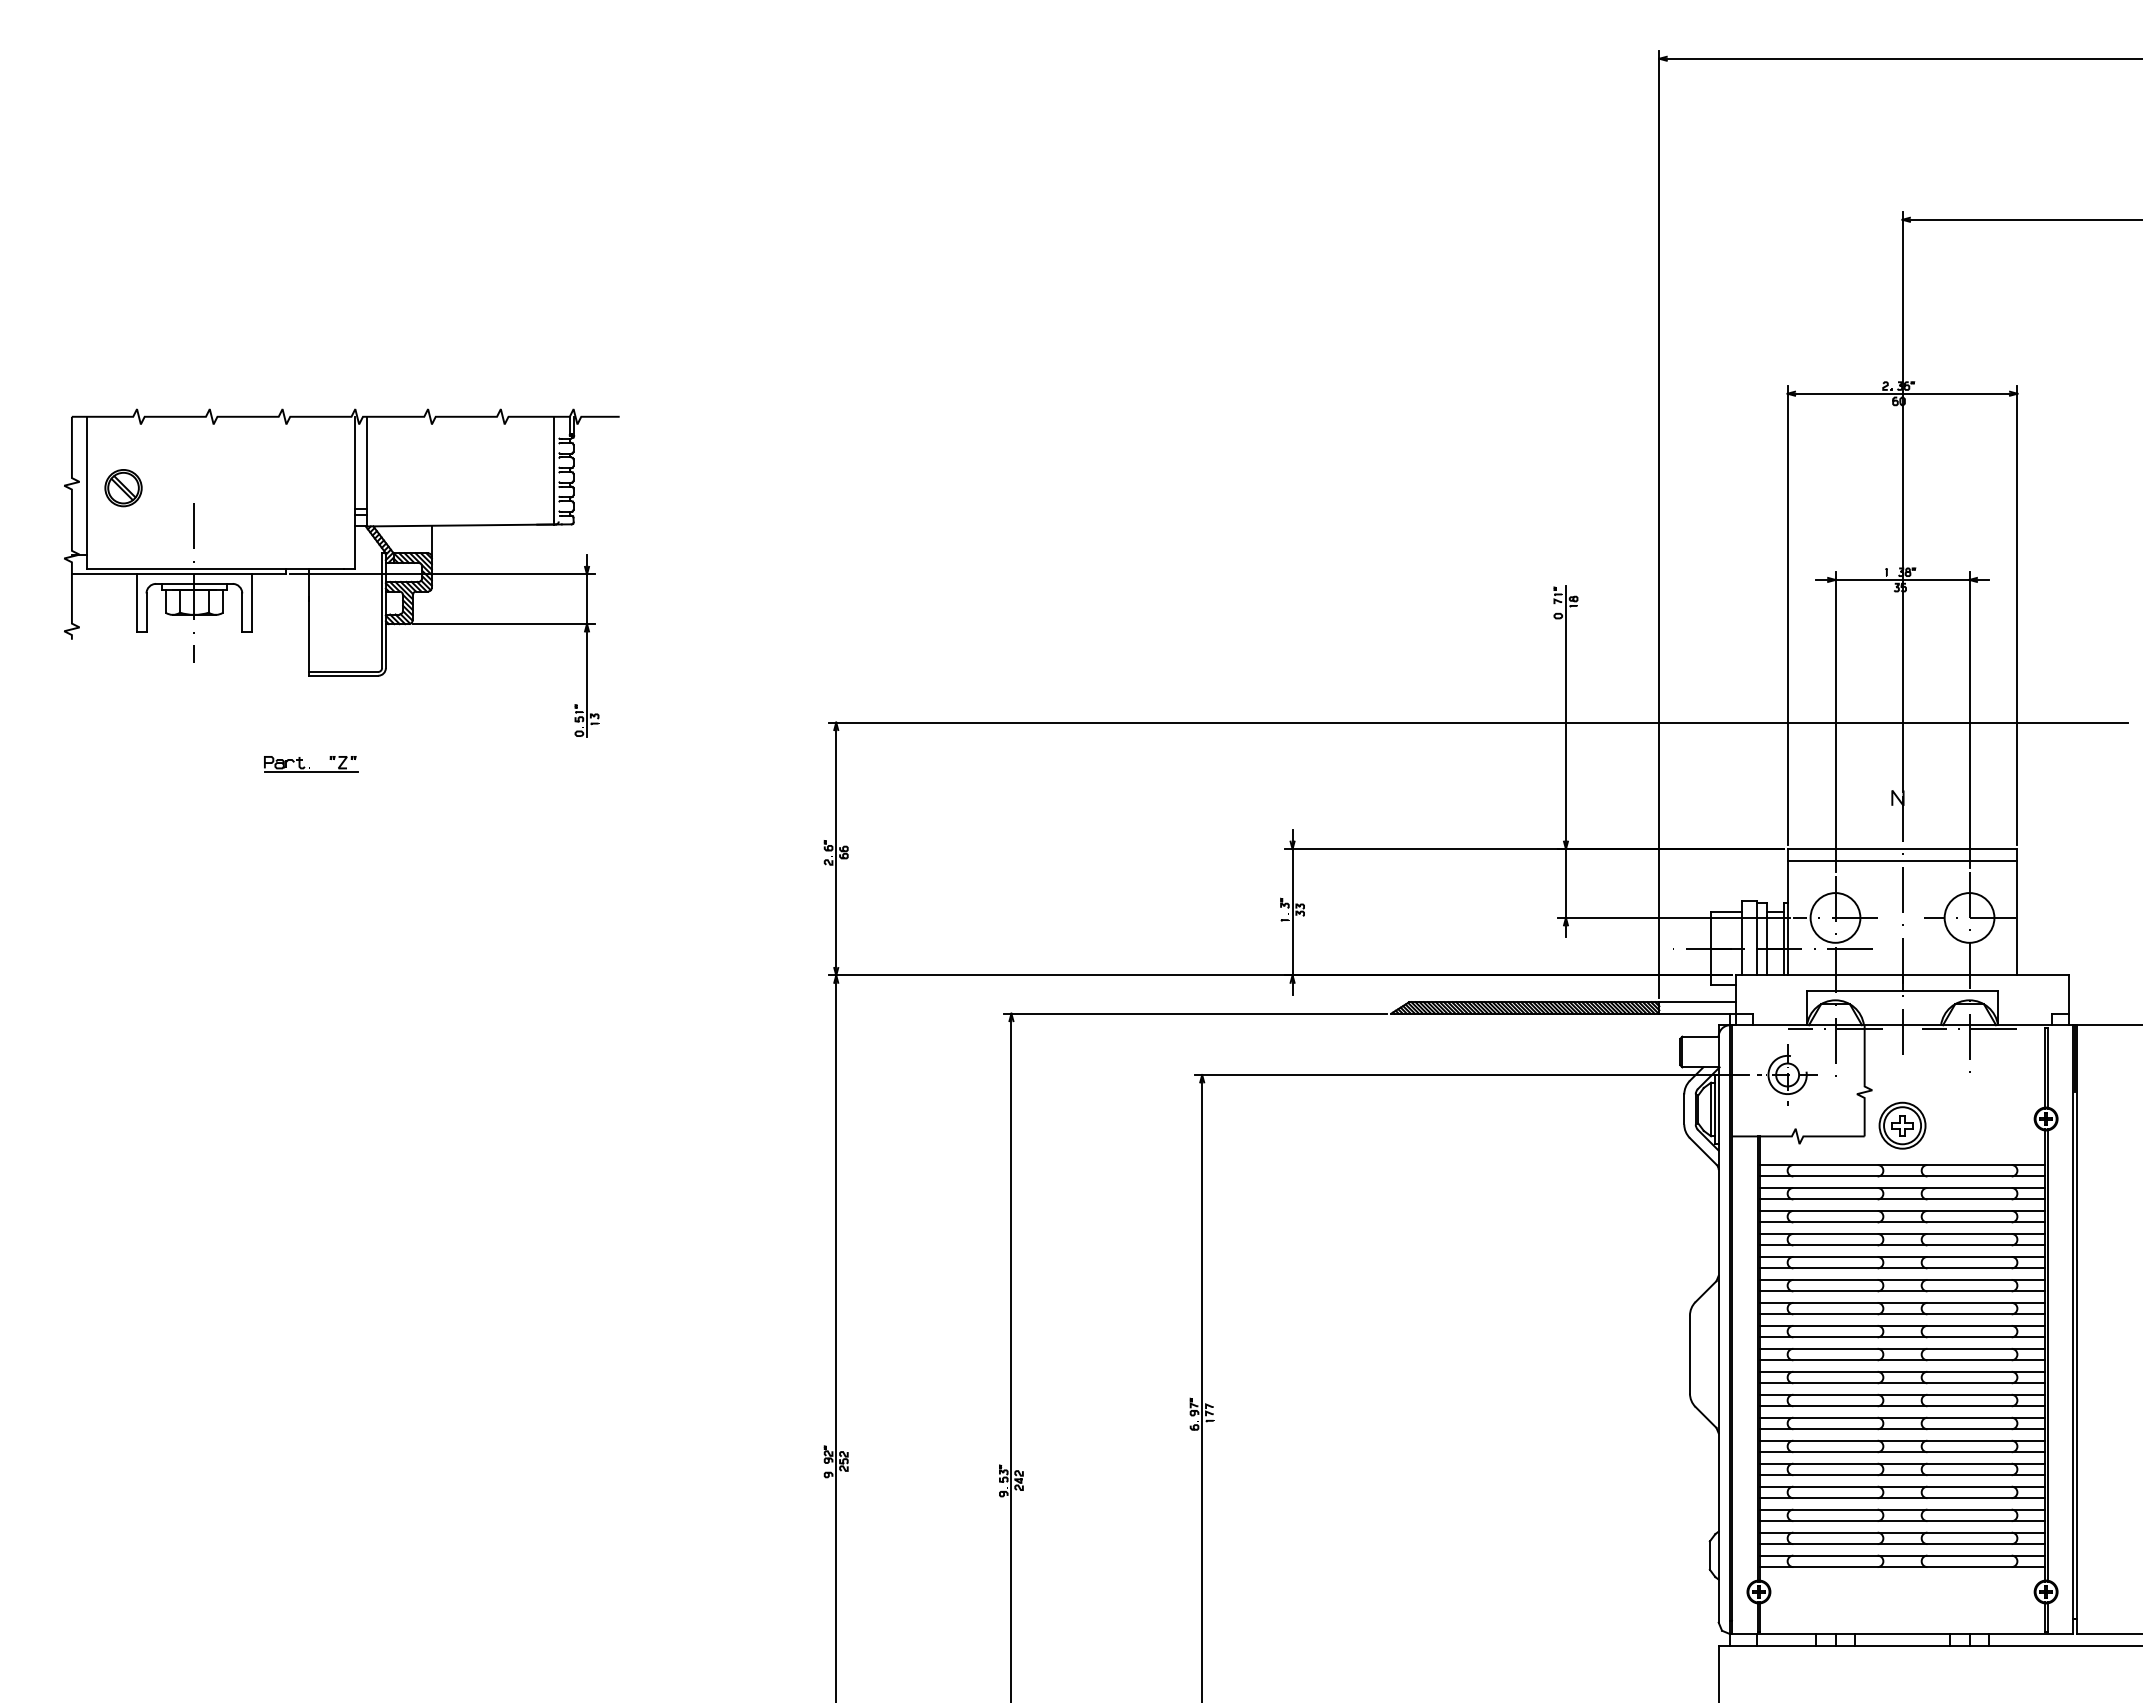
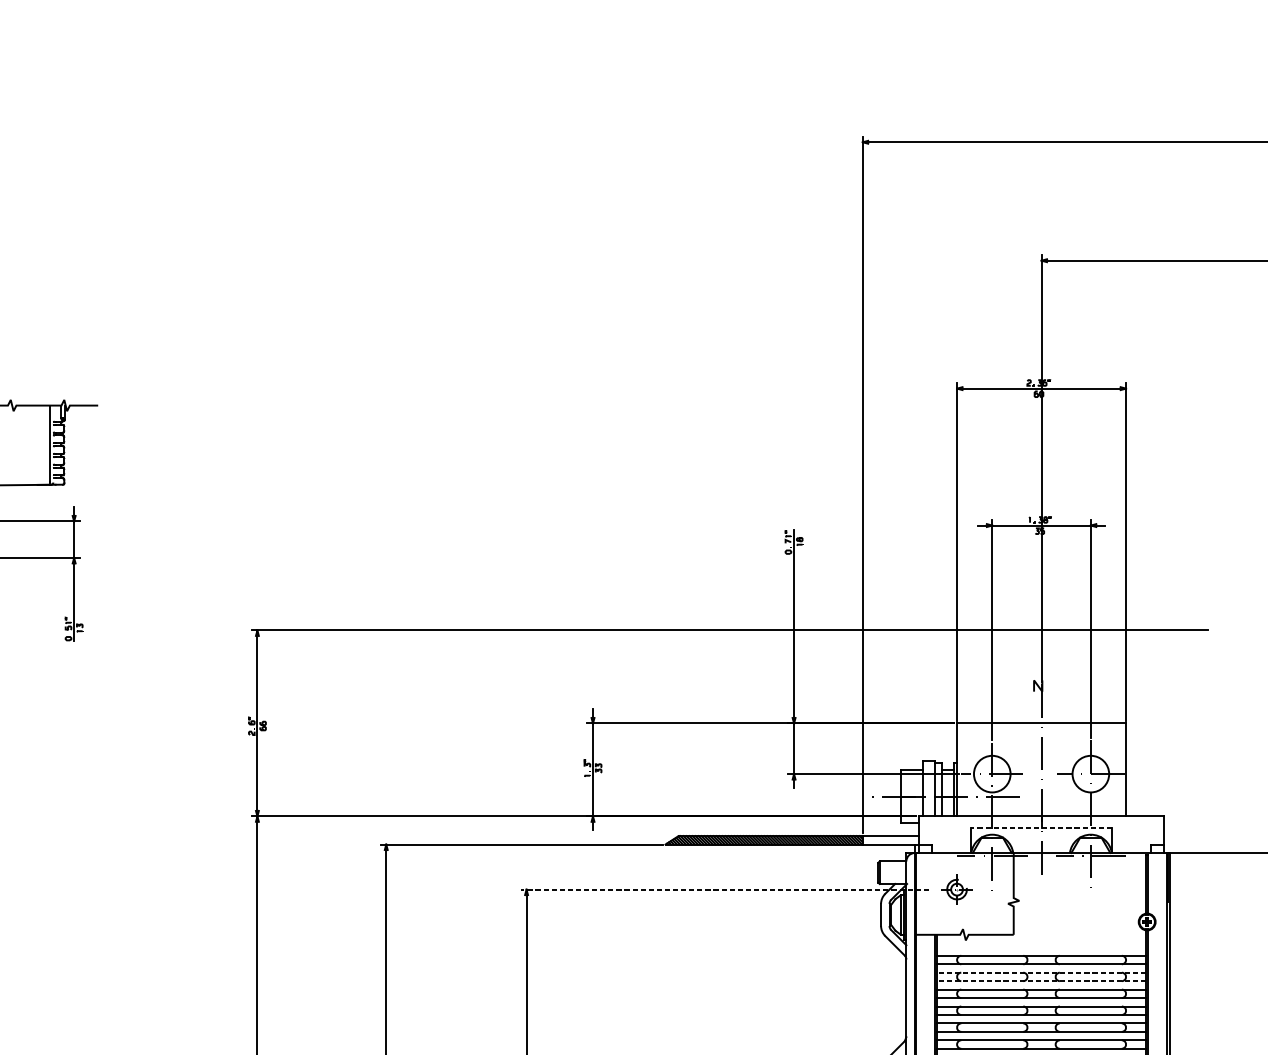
line: (1902, 860) -> (1041, 731), removed
line: (1902, 990) -> (1041, 827), solid -> dashed
part: (1787, 1074) -> (956, 889), size x0.7
line: (1471, 1075) -> (724, 889), solid -> dashed
part: (1902, 1125) -> (1041, 926), removed
line: (1902, 1187) -> (1041, 972), solid -> dashed
line: (1902, 1199) -> (1041, 981), solid -> dashed

